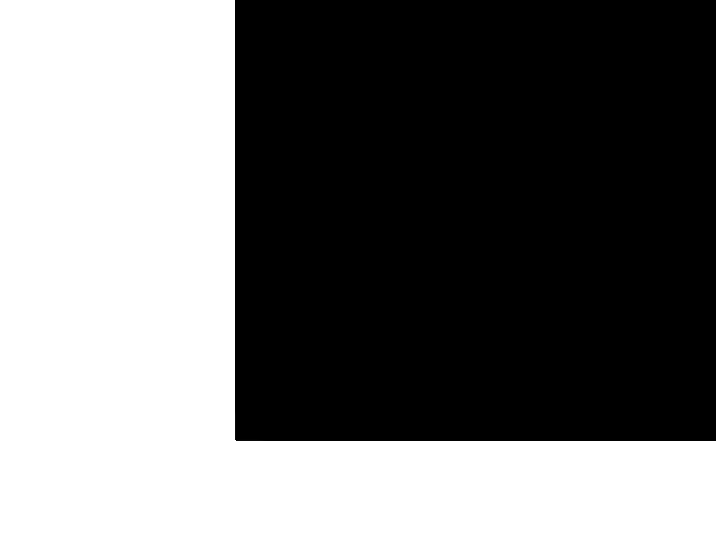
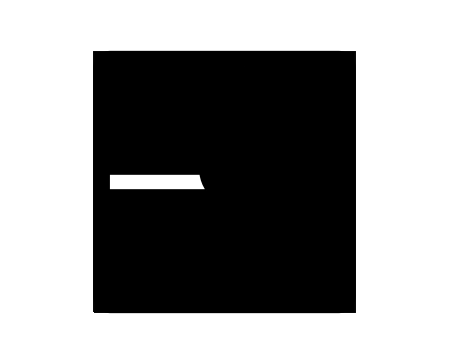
fill: (361, 179) -> (157, 181), removed

